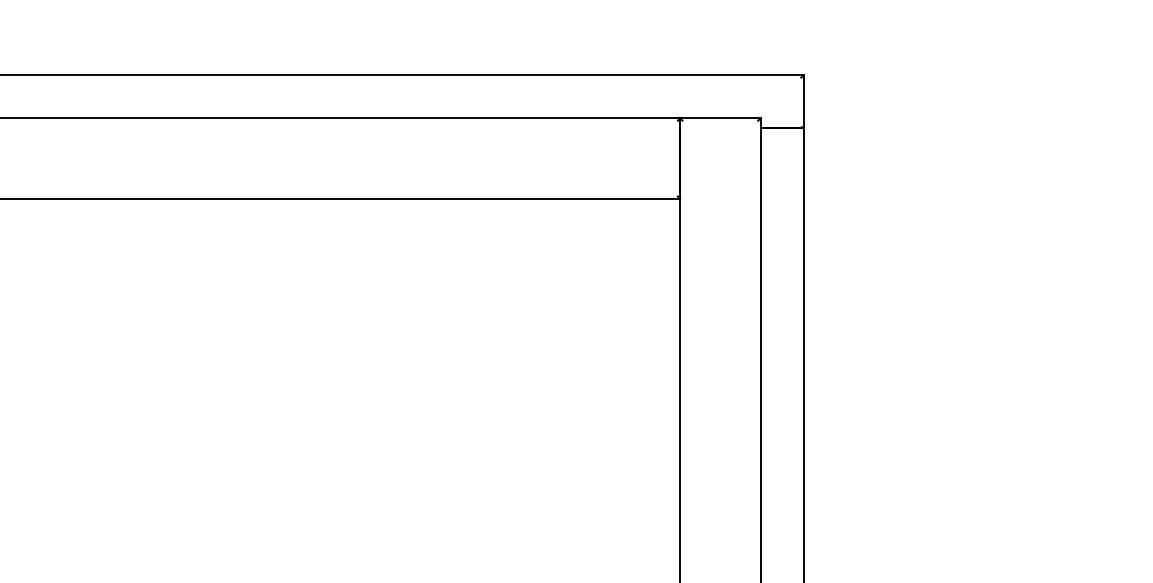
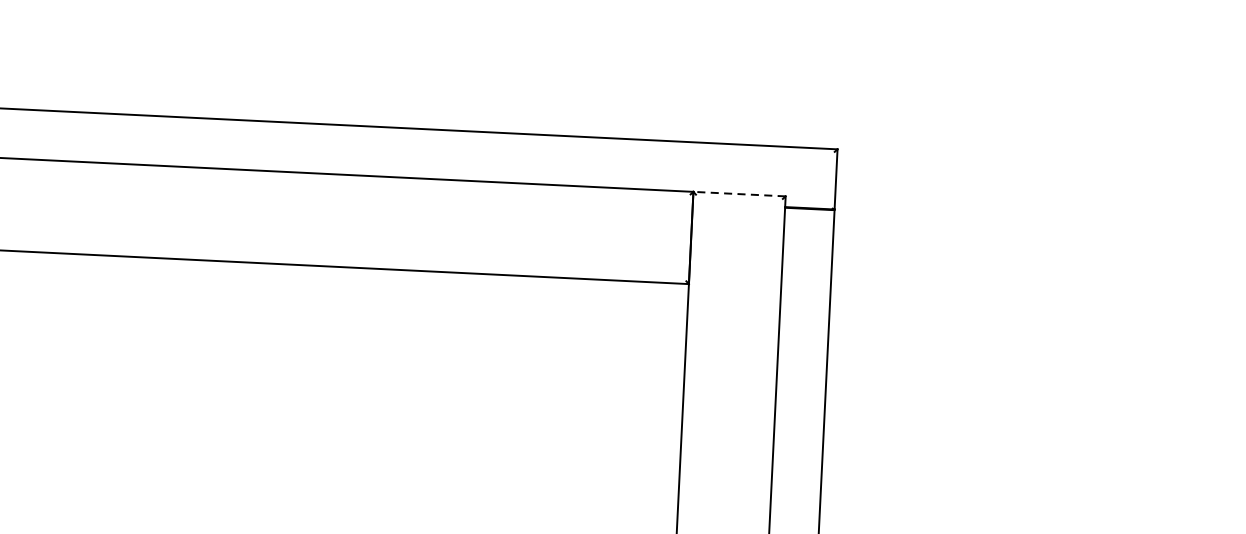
line: (719, 118) -> (738, 194), solid -> dashed

